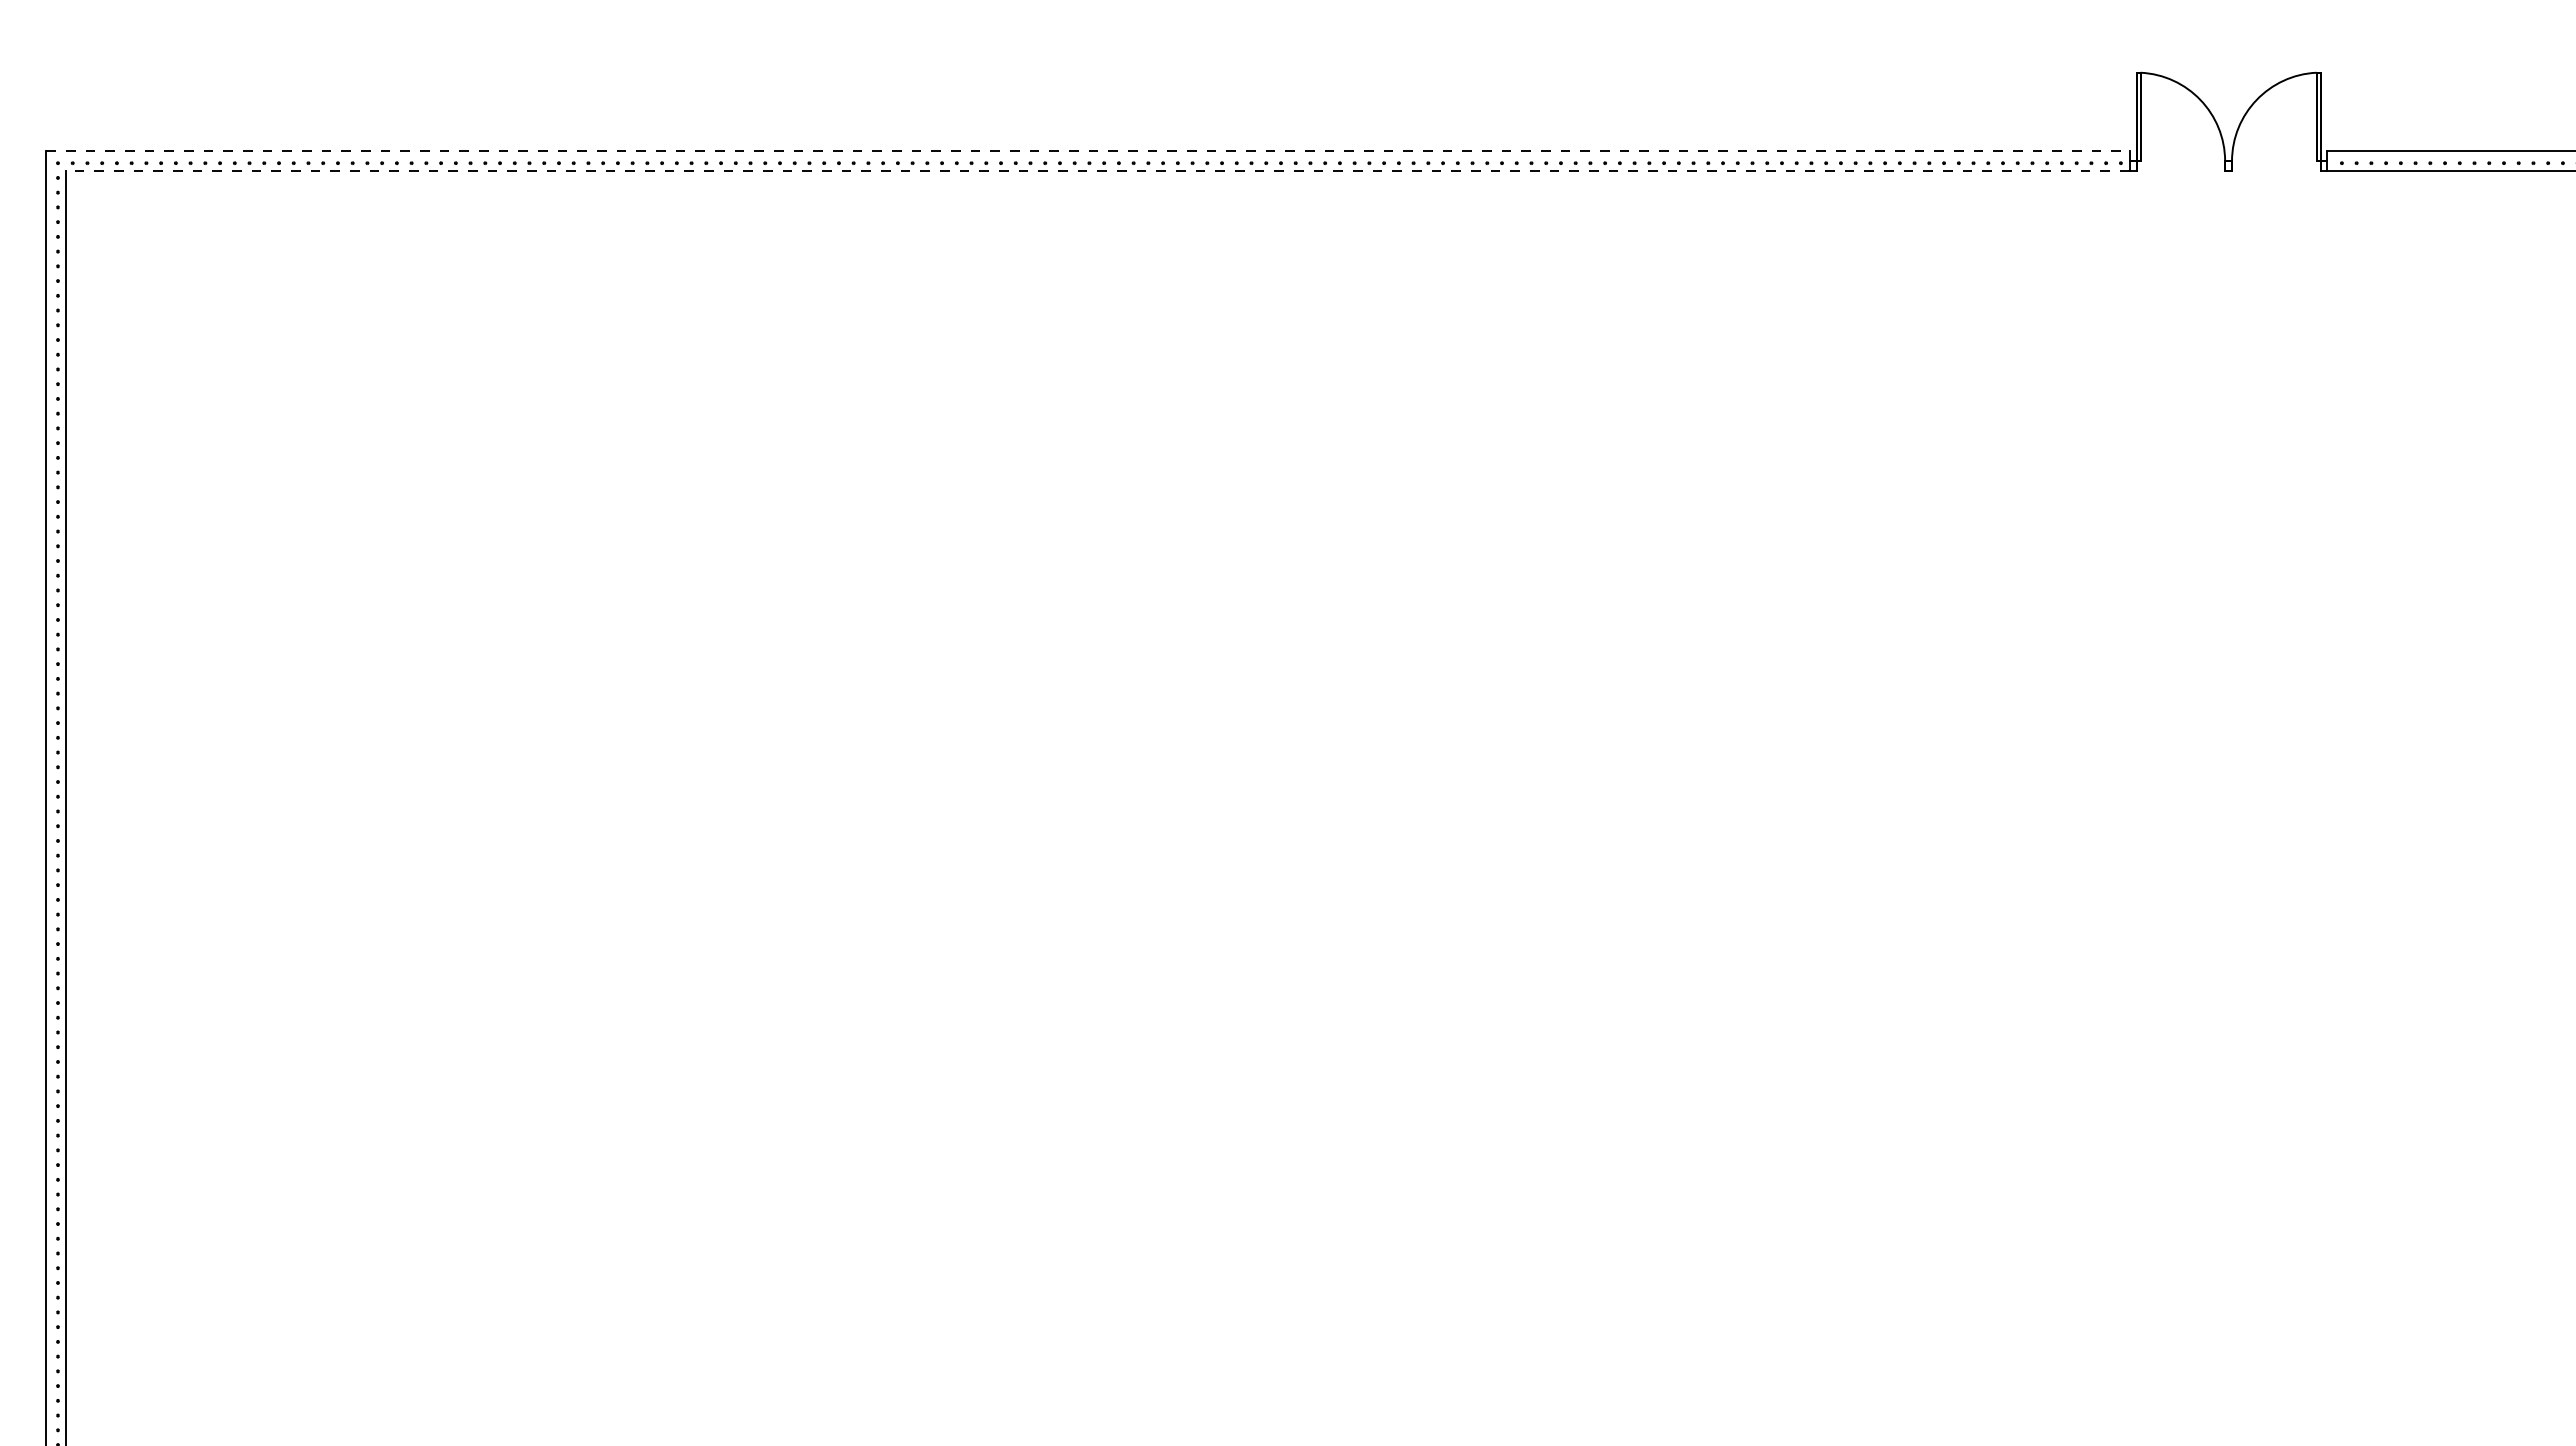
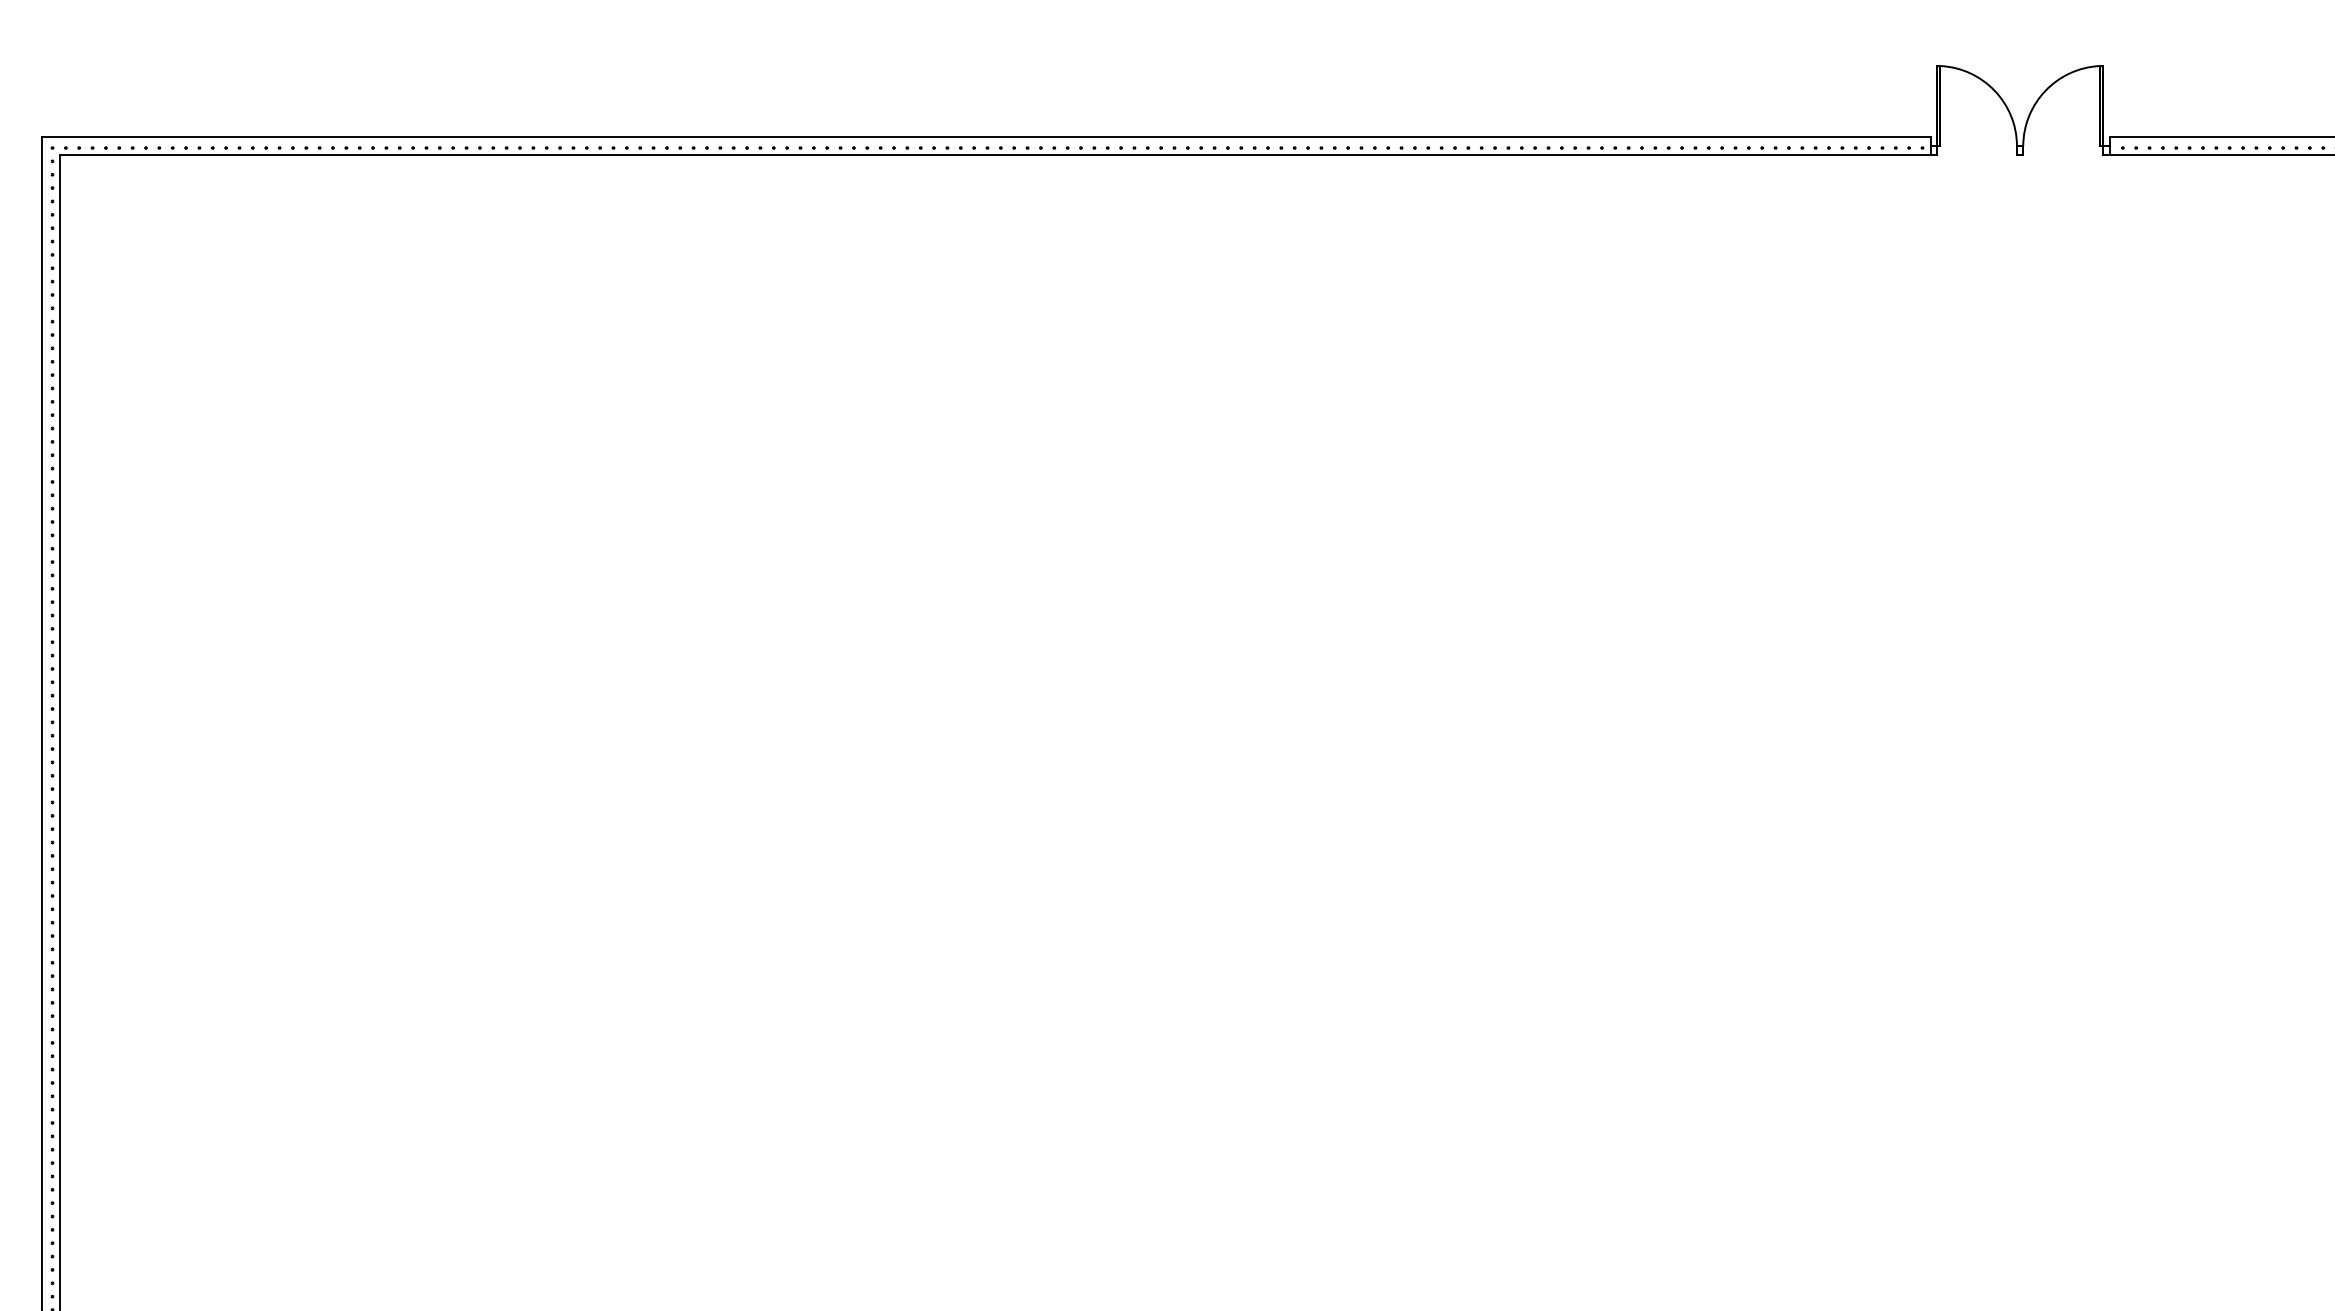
line: (1087, 151) -> (985, 137), dashed -> solid
line: (1097, 171) -> (994, 155), dashed -> solid

